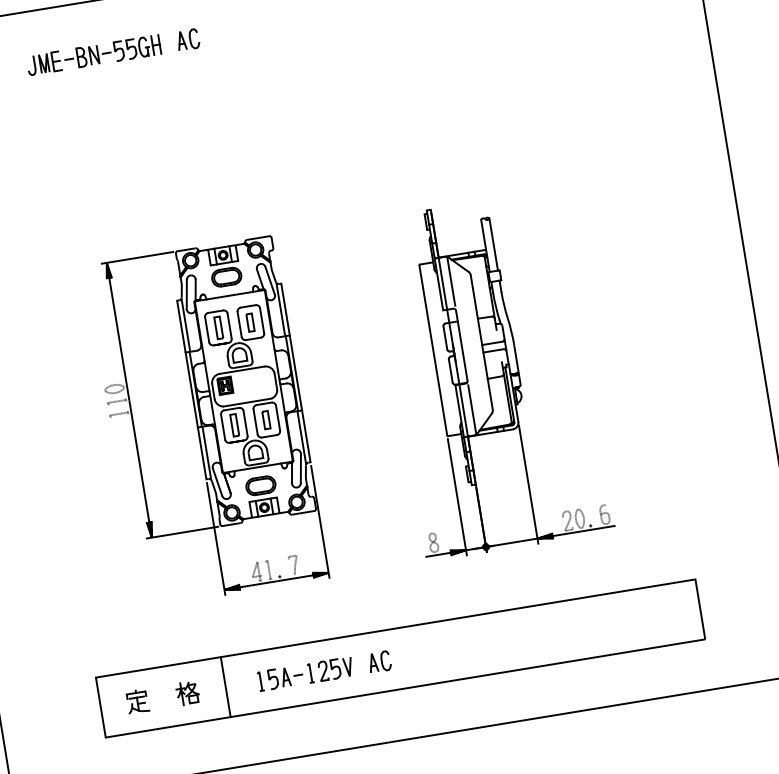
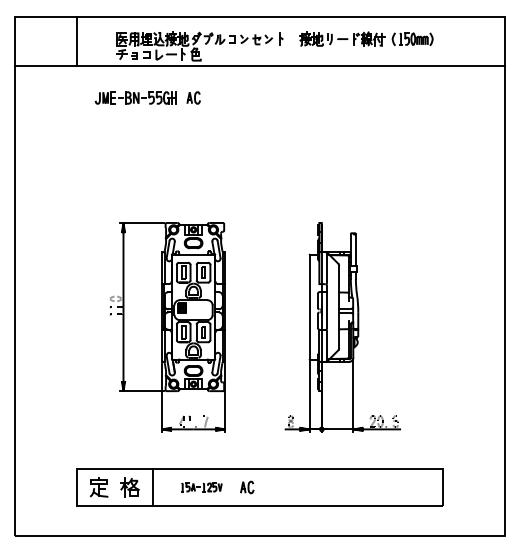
part: (305, 674) -> (201, 487), size x0.7
part: (187, 693) -> (129, 487), size x1.4
part: (136, 701) -> (98, 487), size x1.4

